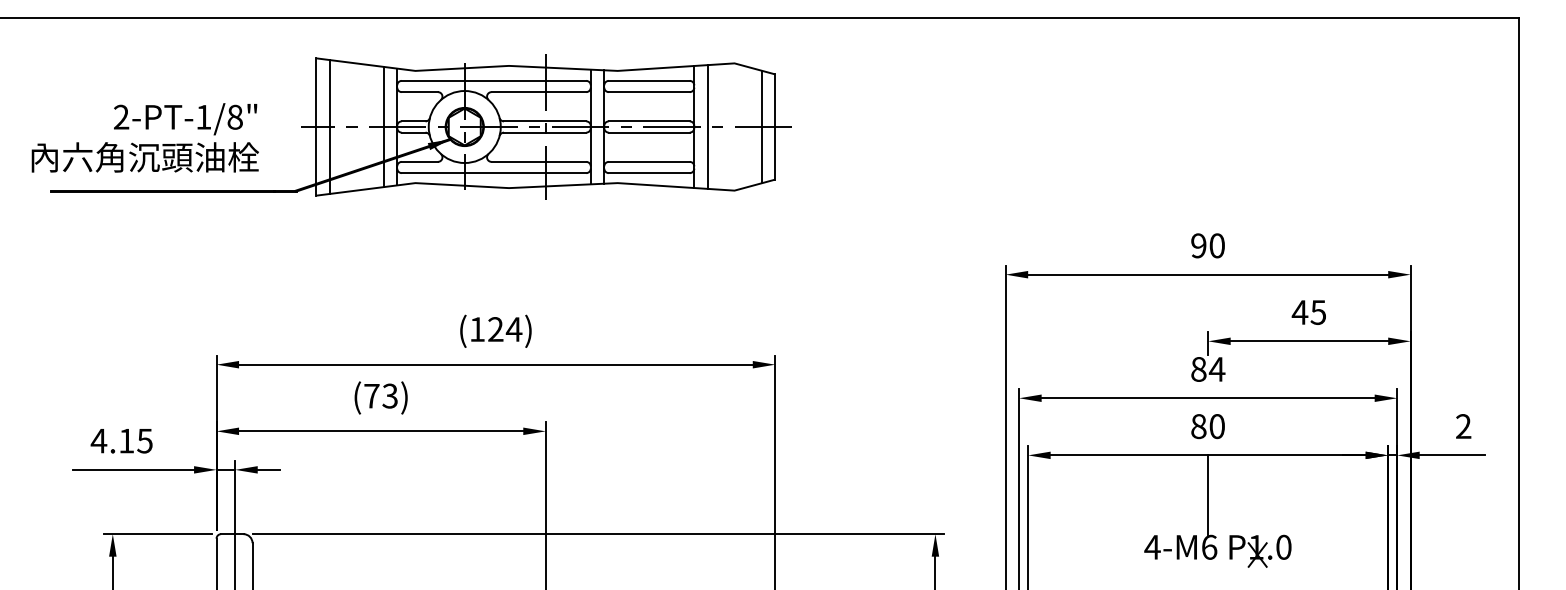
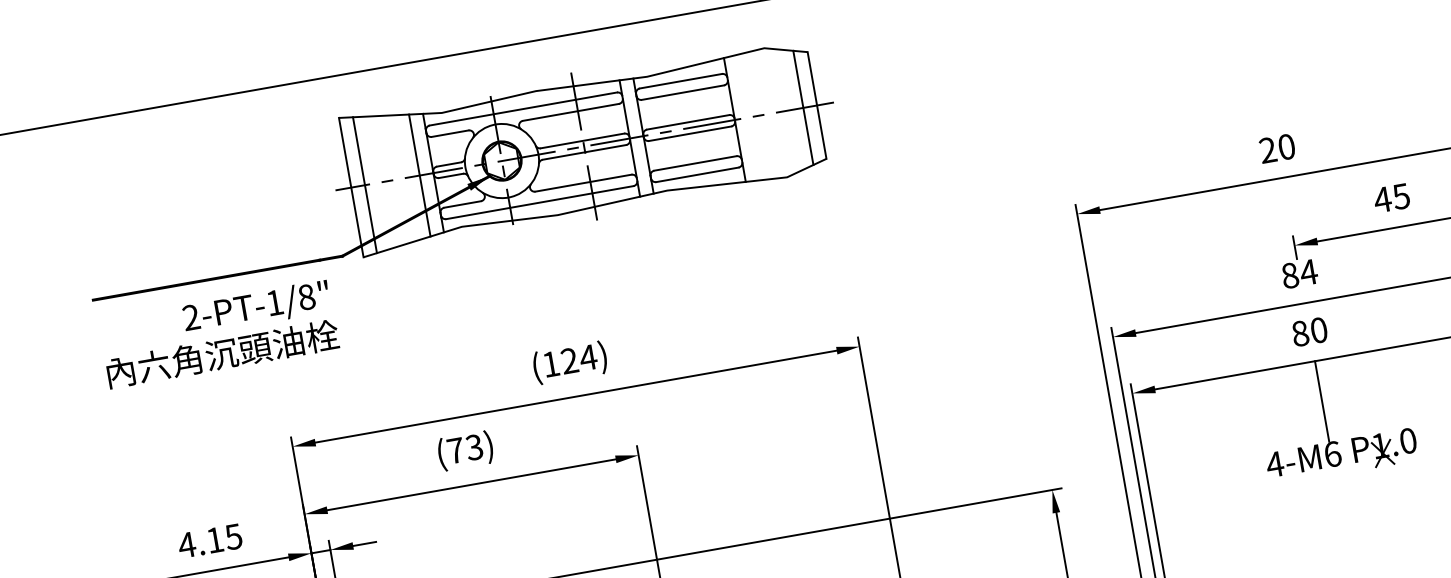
line: (707, 126) -> (748, 117), removed
text: (144, 137) -> (218, 333), moved
text: (1198, 245) -> (1267, 150), 90 -> 20

